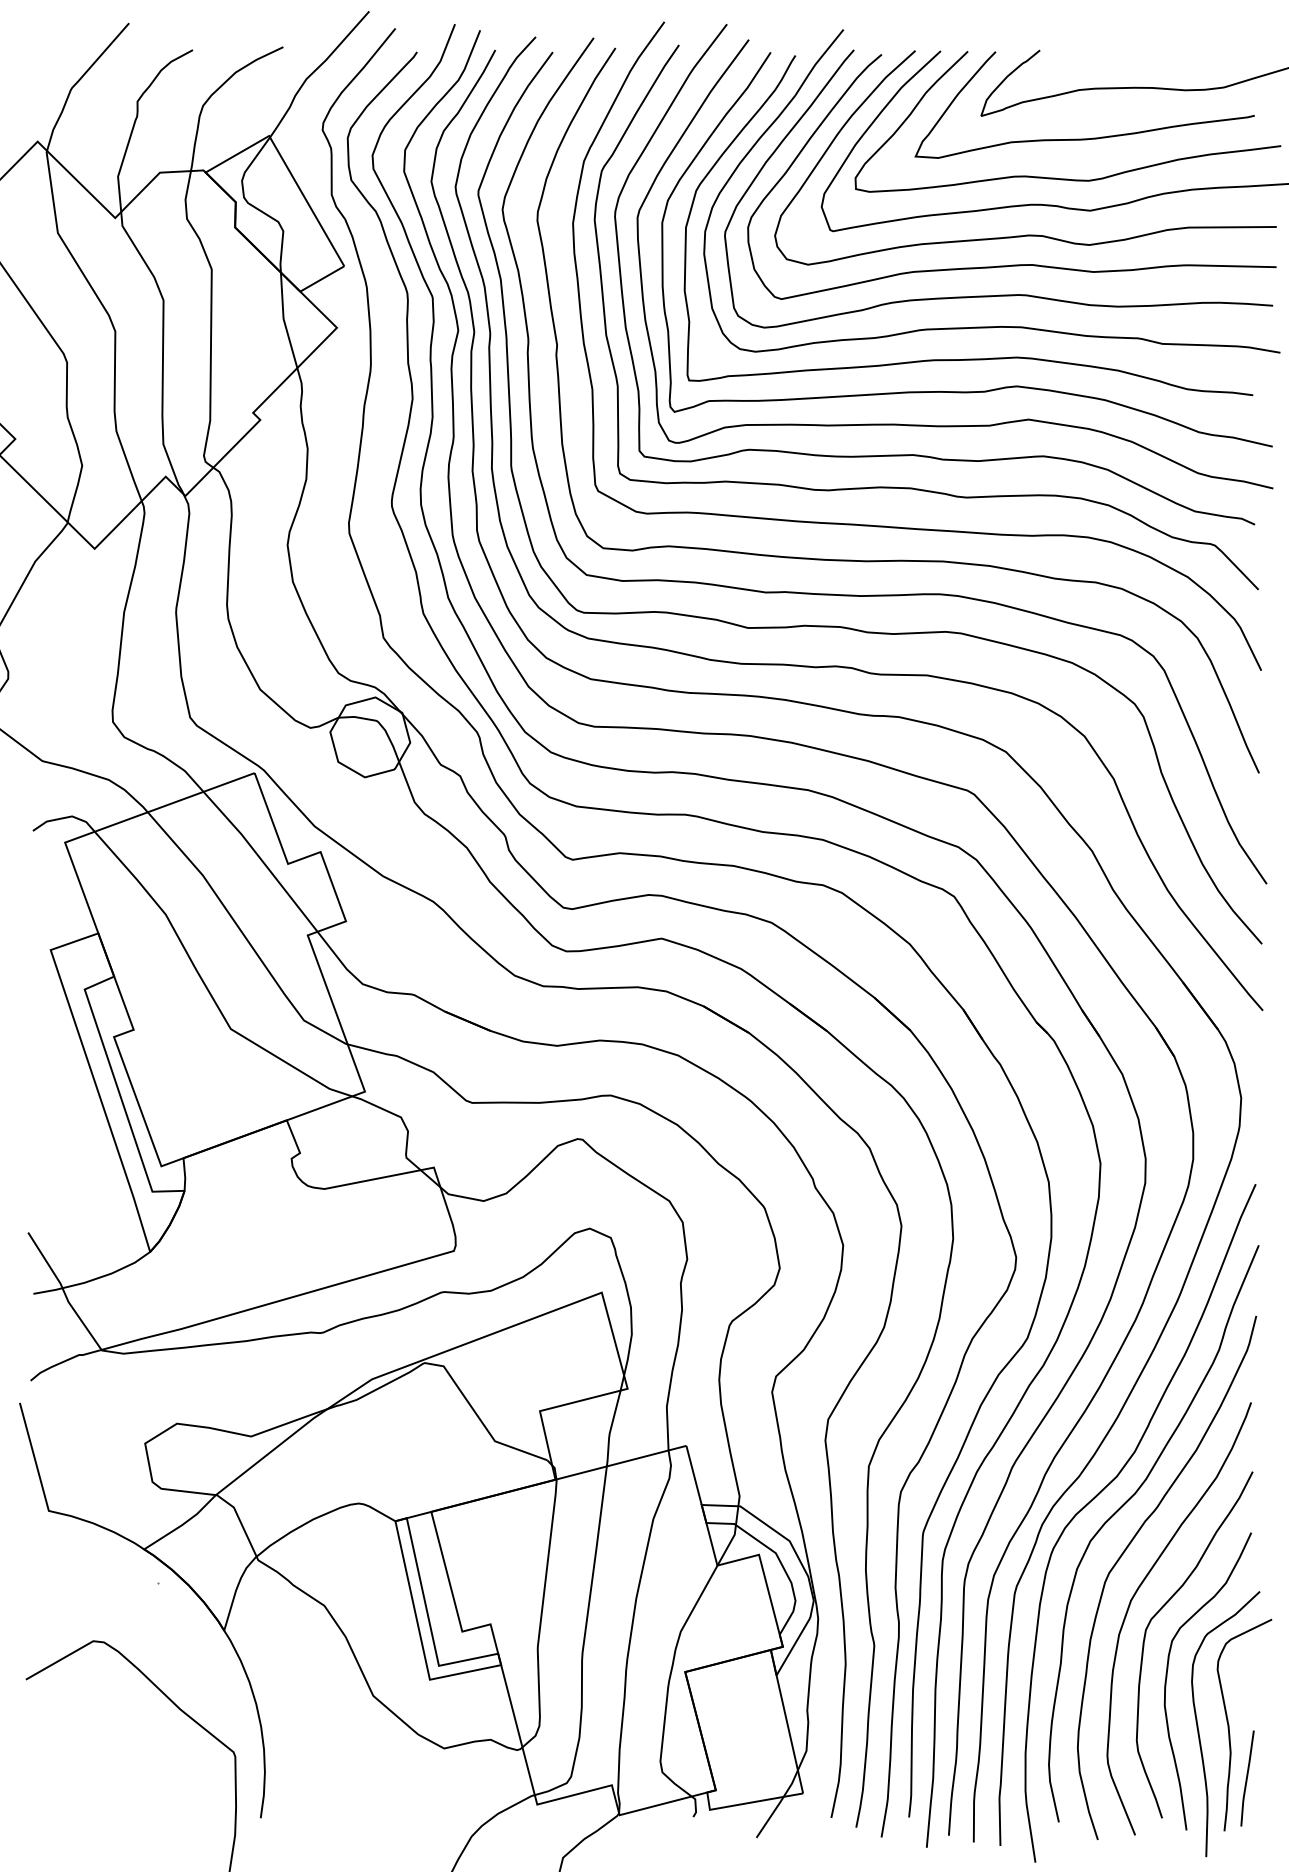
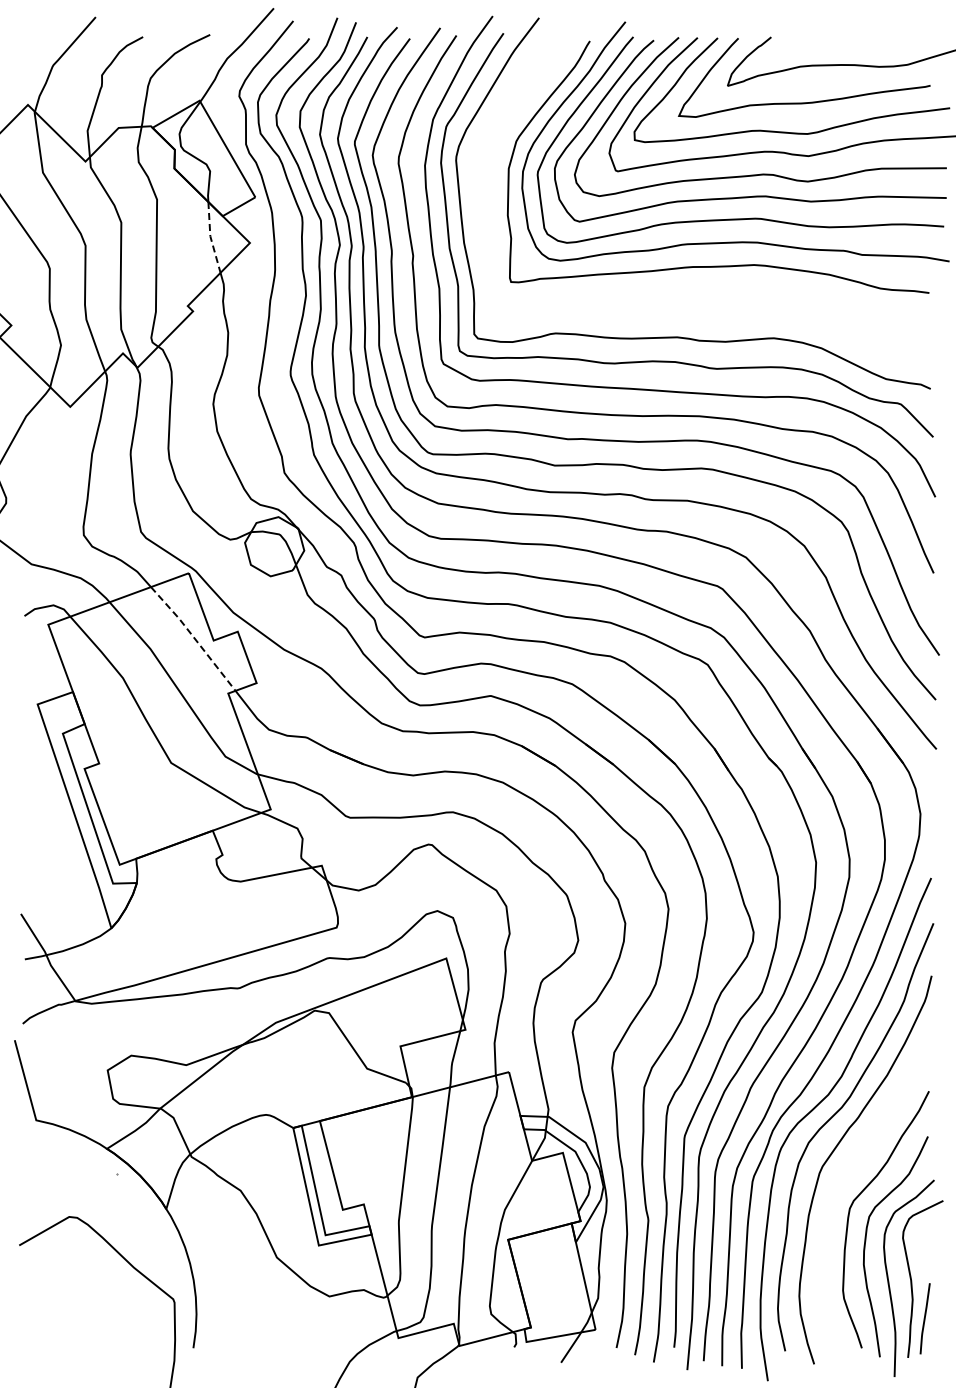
line: (283, 320) -> (210, 237), solid -> dashed
part: (955, 390) -> (708, 289), removed
line: (260, 859) -> (193, 637), solid -> dashed
curve: (1137, 1593) -> (843, 1181), removed

